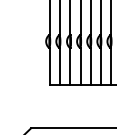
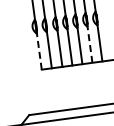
line: (49, 66) -> (39, 51), solid -> dashed
line: (100, 66) -> (89, 44), solid -> dashed

